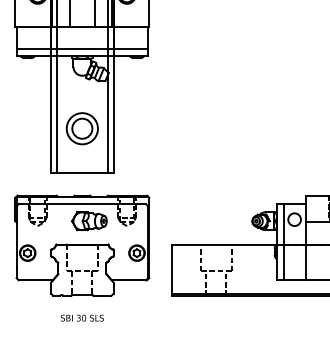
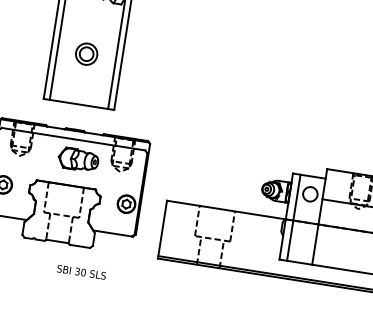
part: (81, 128) -> (85, 53), size x0.6
text: (82, 317) -> (81, 271), moved

